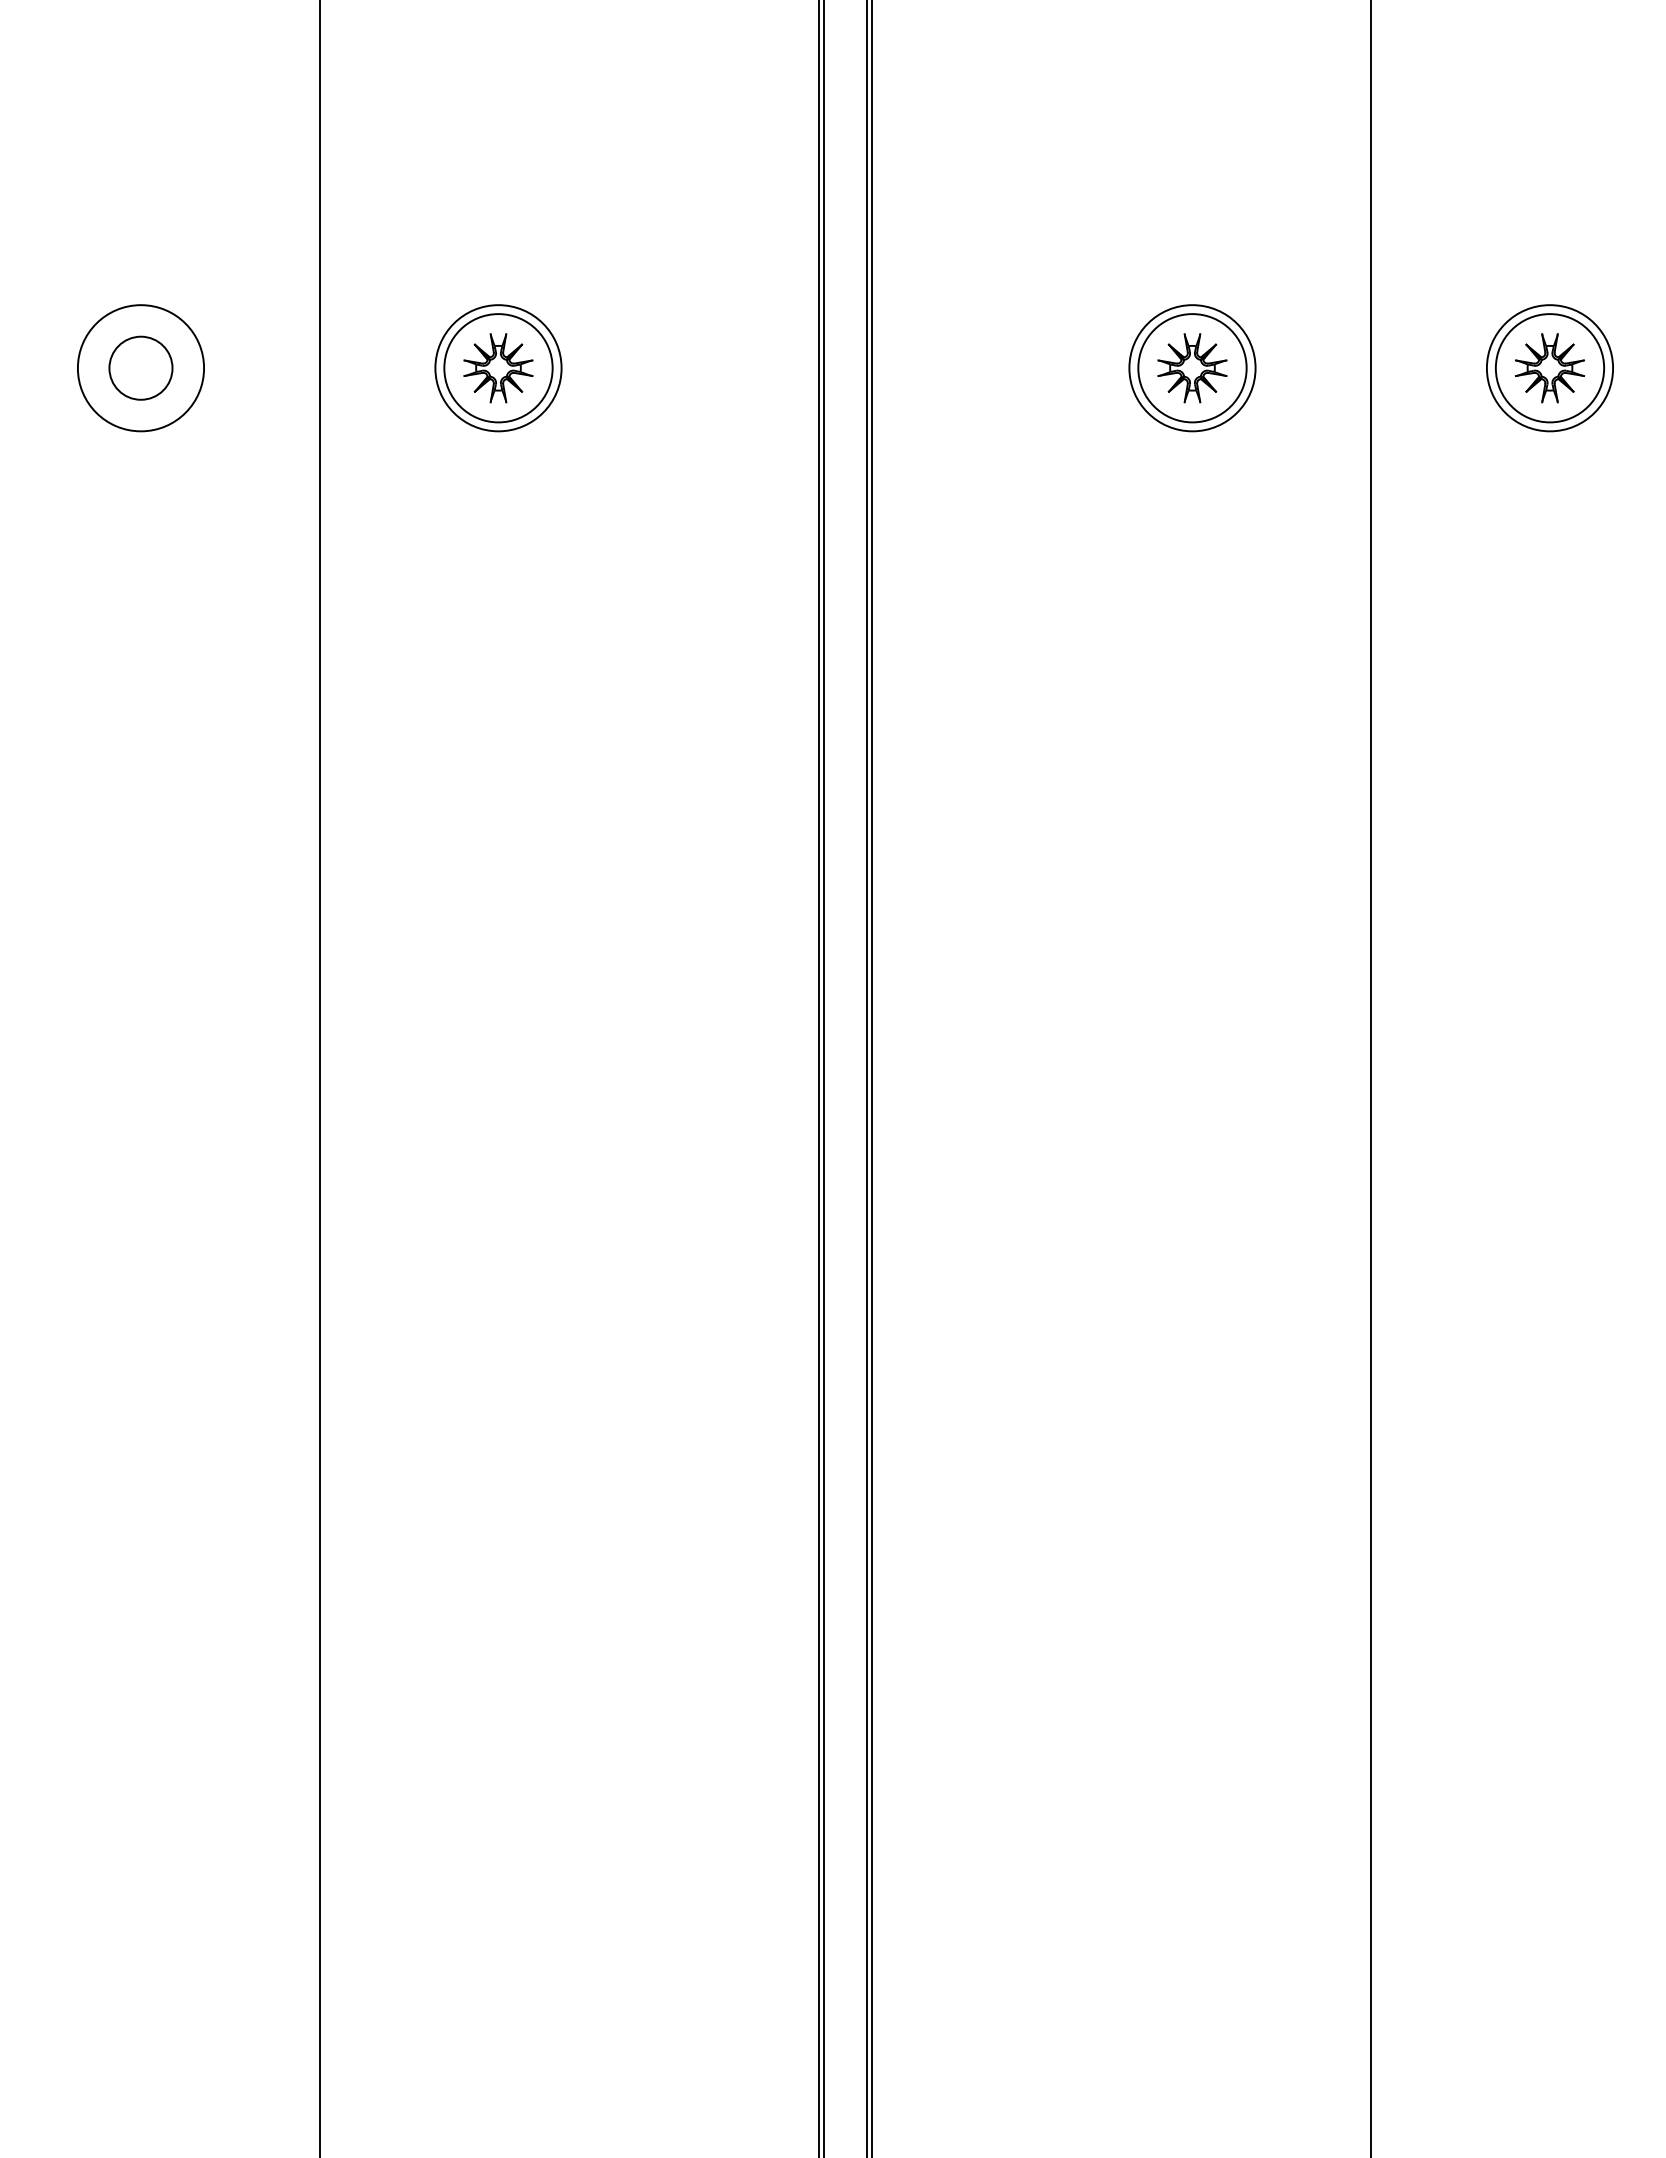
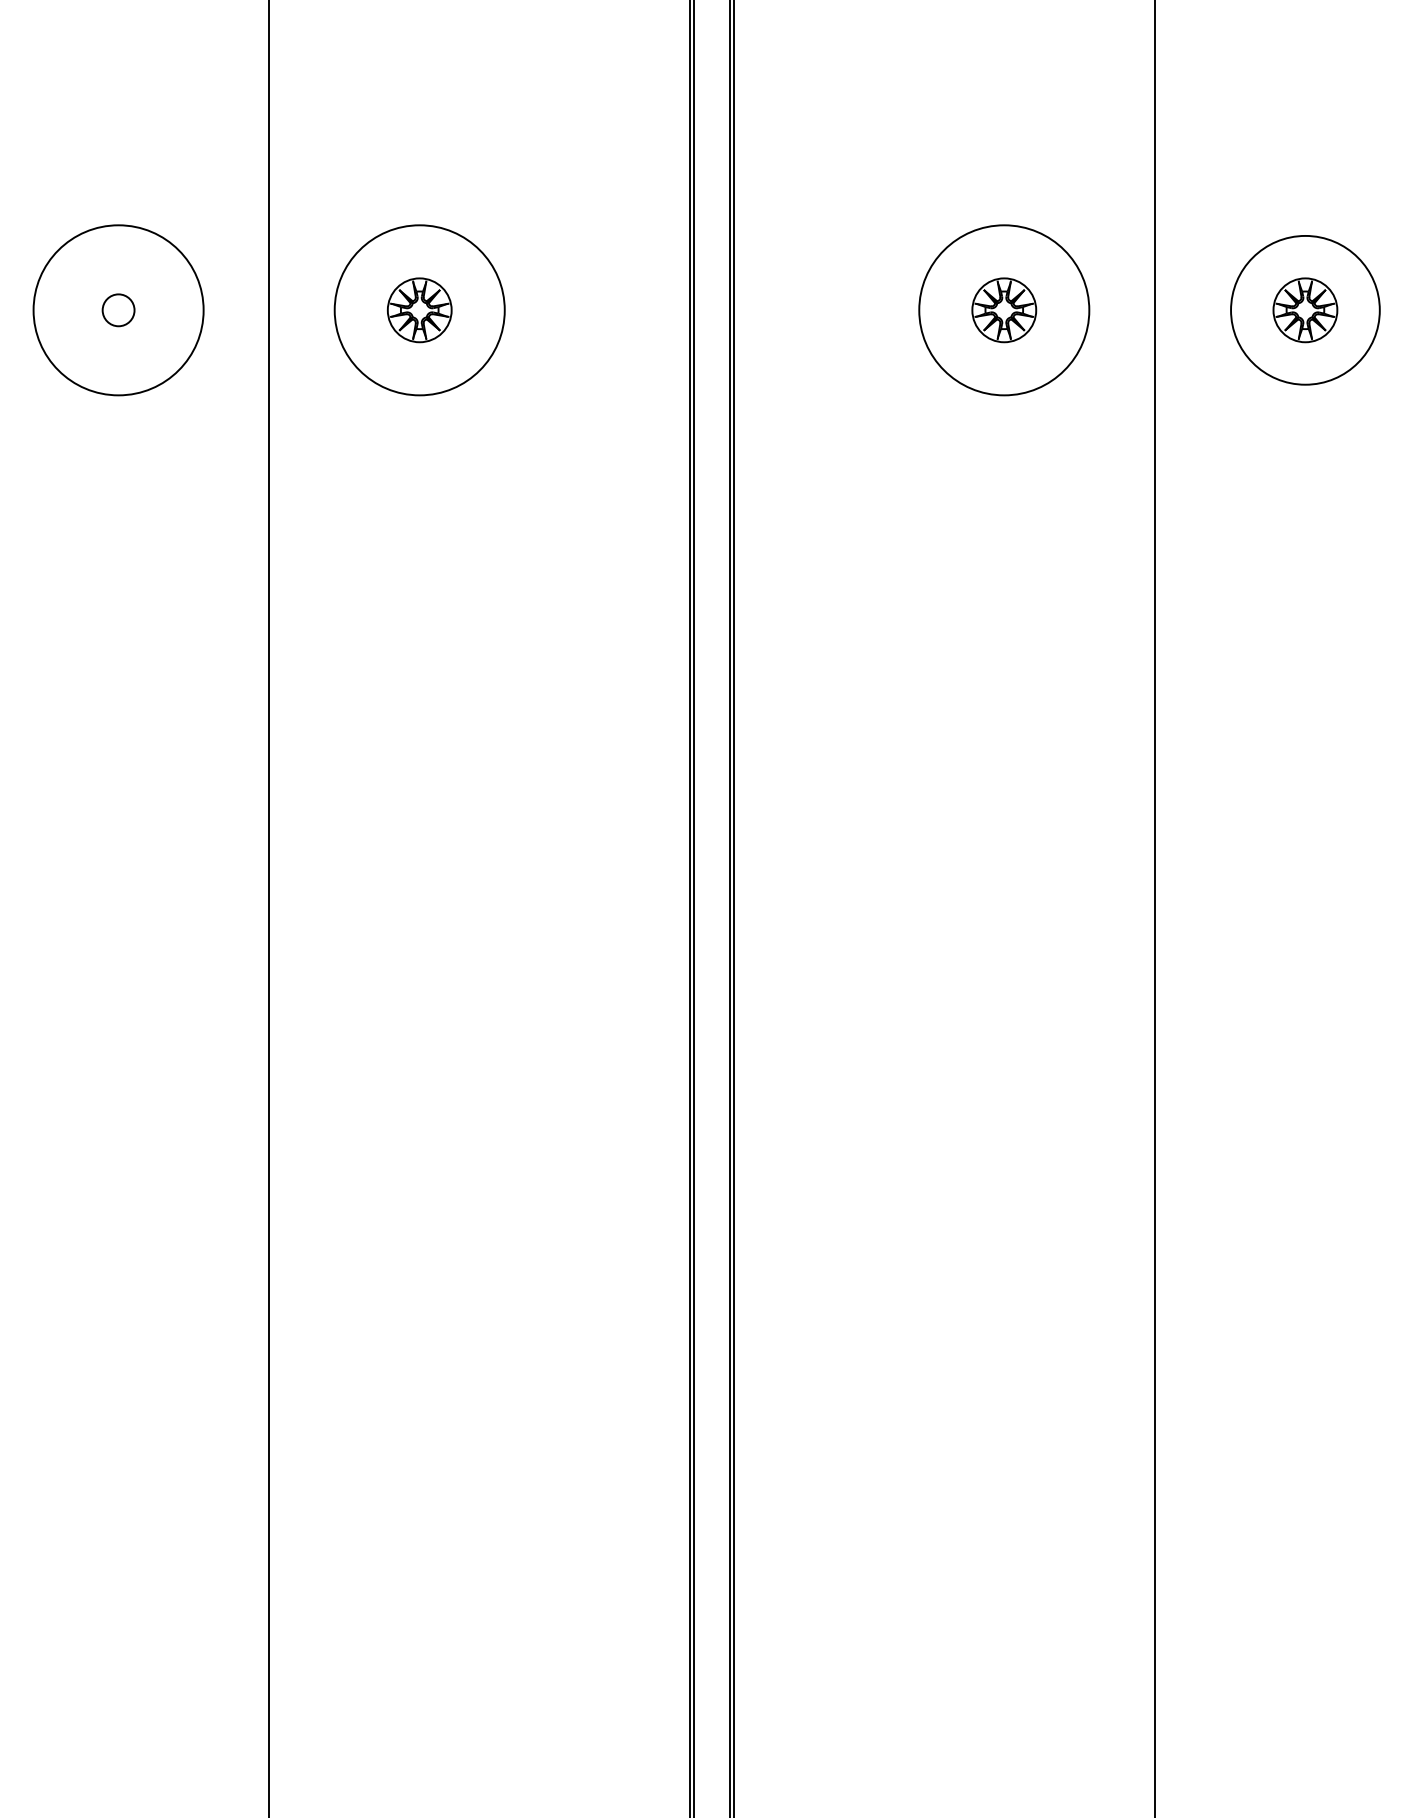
circle: (140, 367) -> (118, 309), size x0.6
circle: (140, 368) -> (118, 310), size x1.6
circle: (498, 368) -> (419, 310), size x0.7
circle: (498, 368) -> (419, 310), size x1.6
circle: (1192, 368) -> (1004, 310), size x0.7
circle: (1192, 368) -> (1004, 310), size x1.6
circle: (1549, 368) -> (1305, 310), size x0.7
circle: (1549, 368) -> (1305, 310), size x1.4

